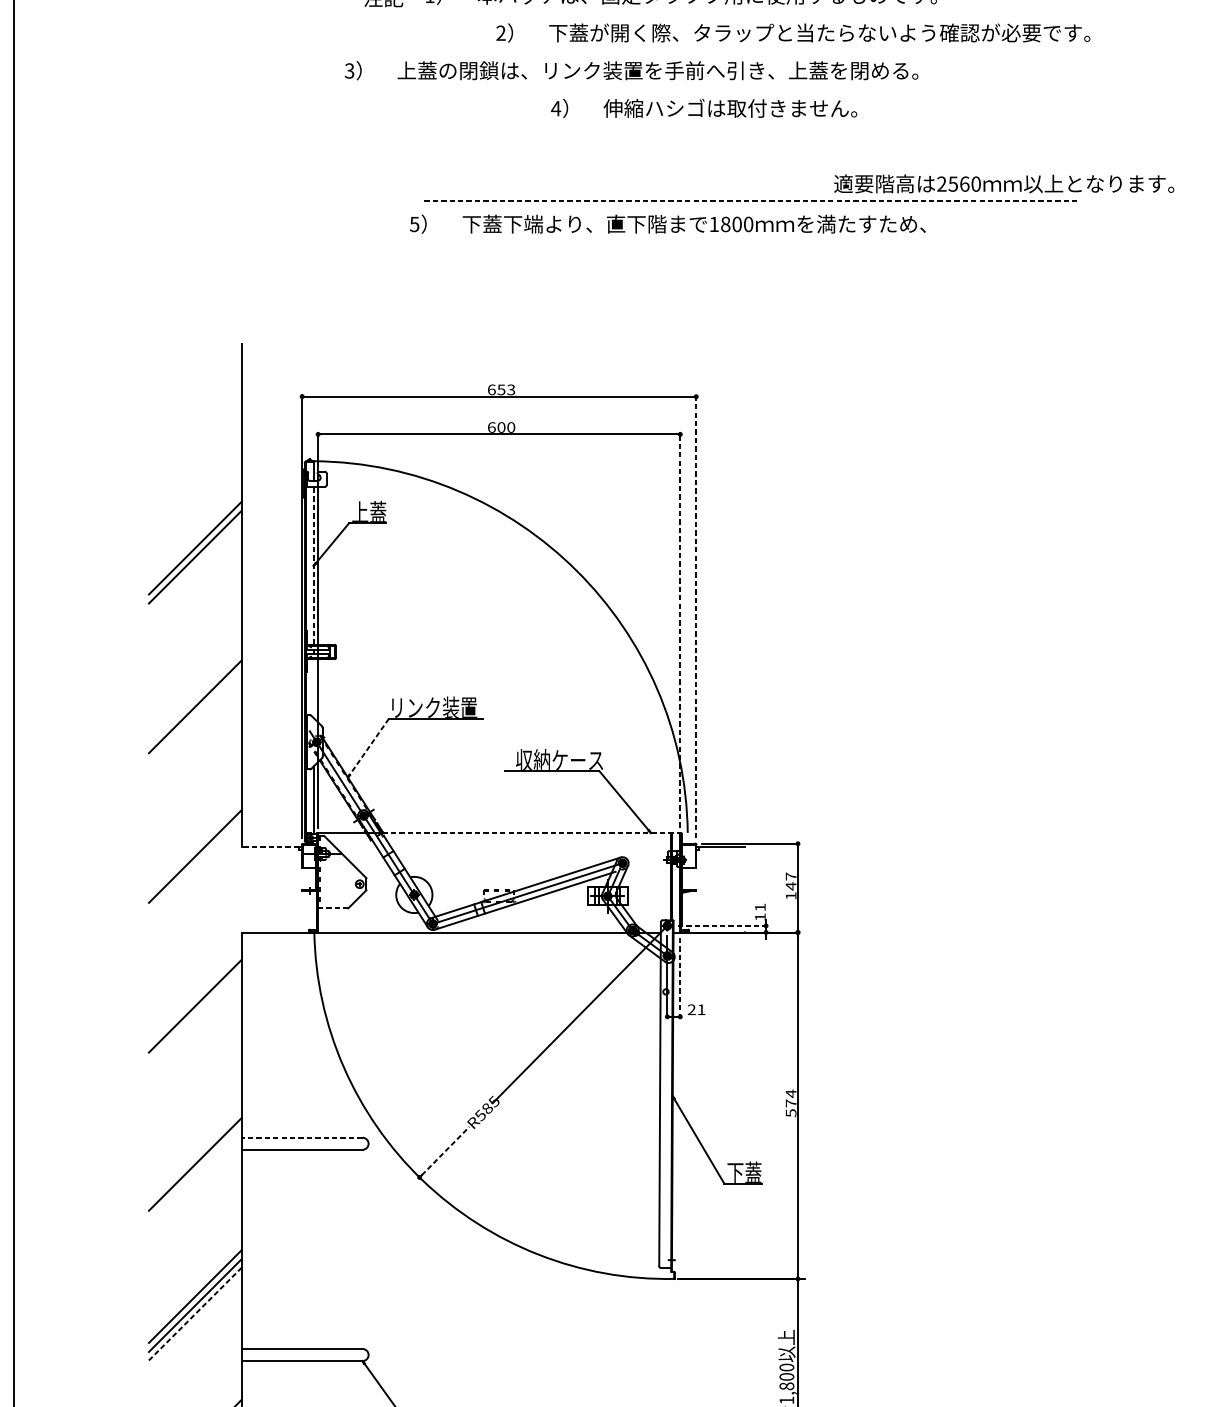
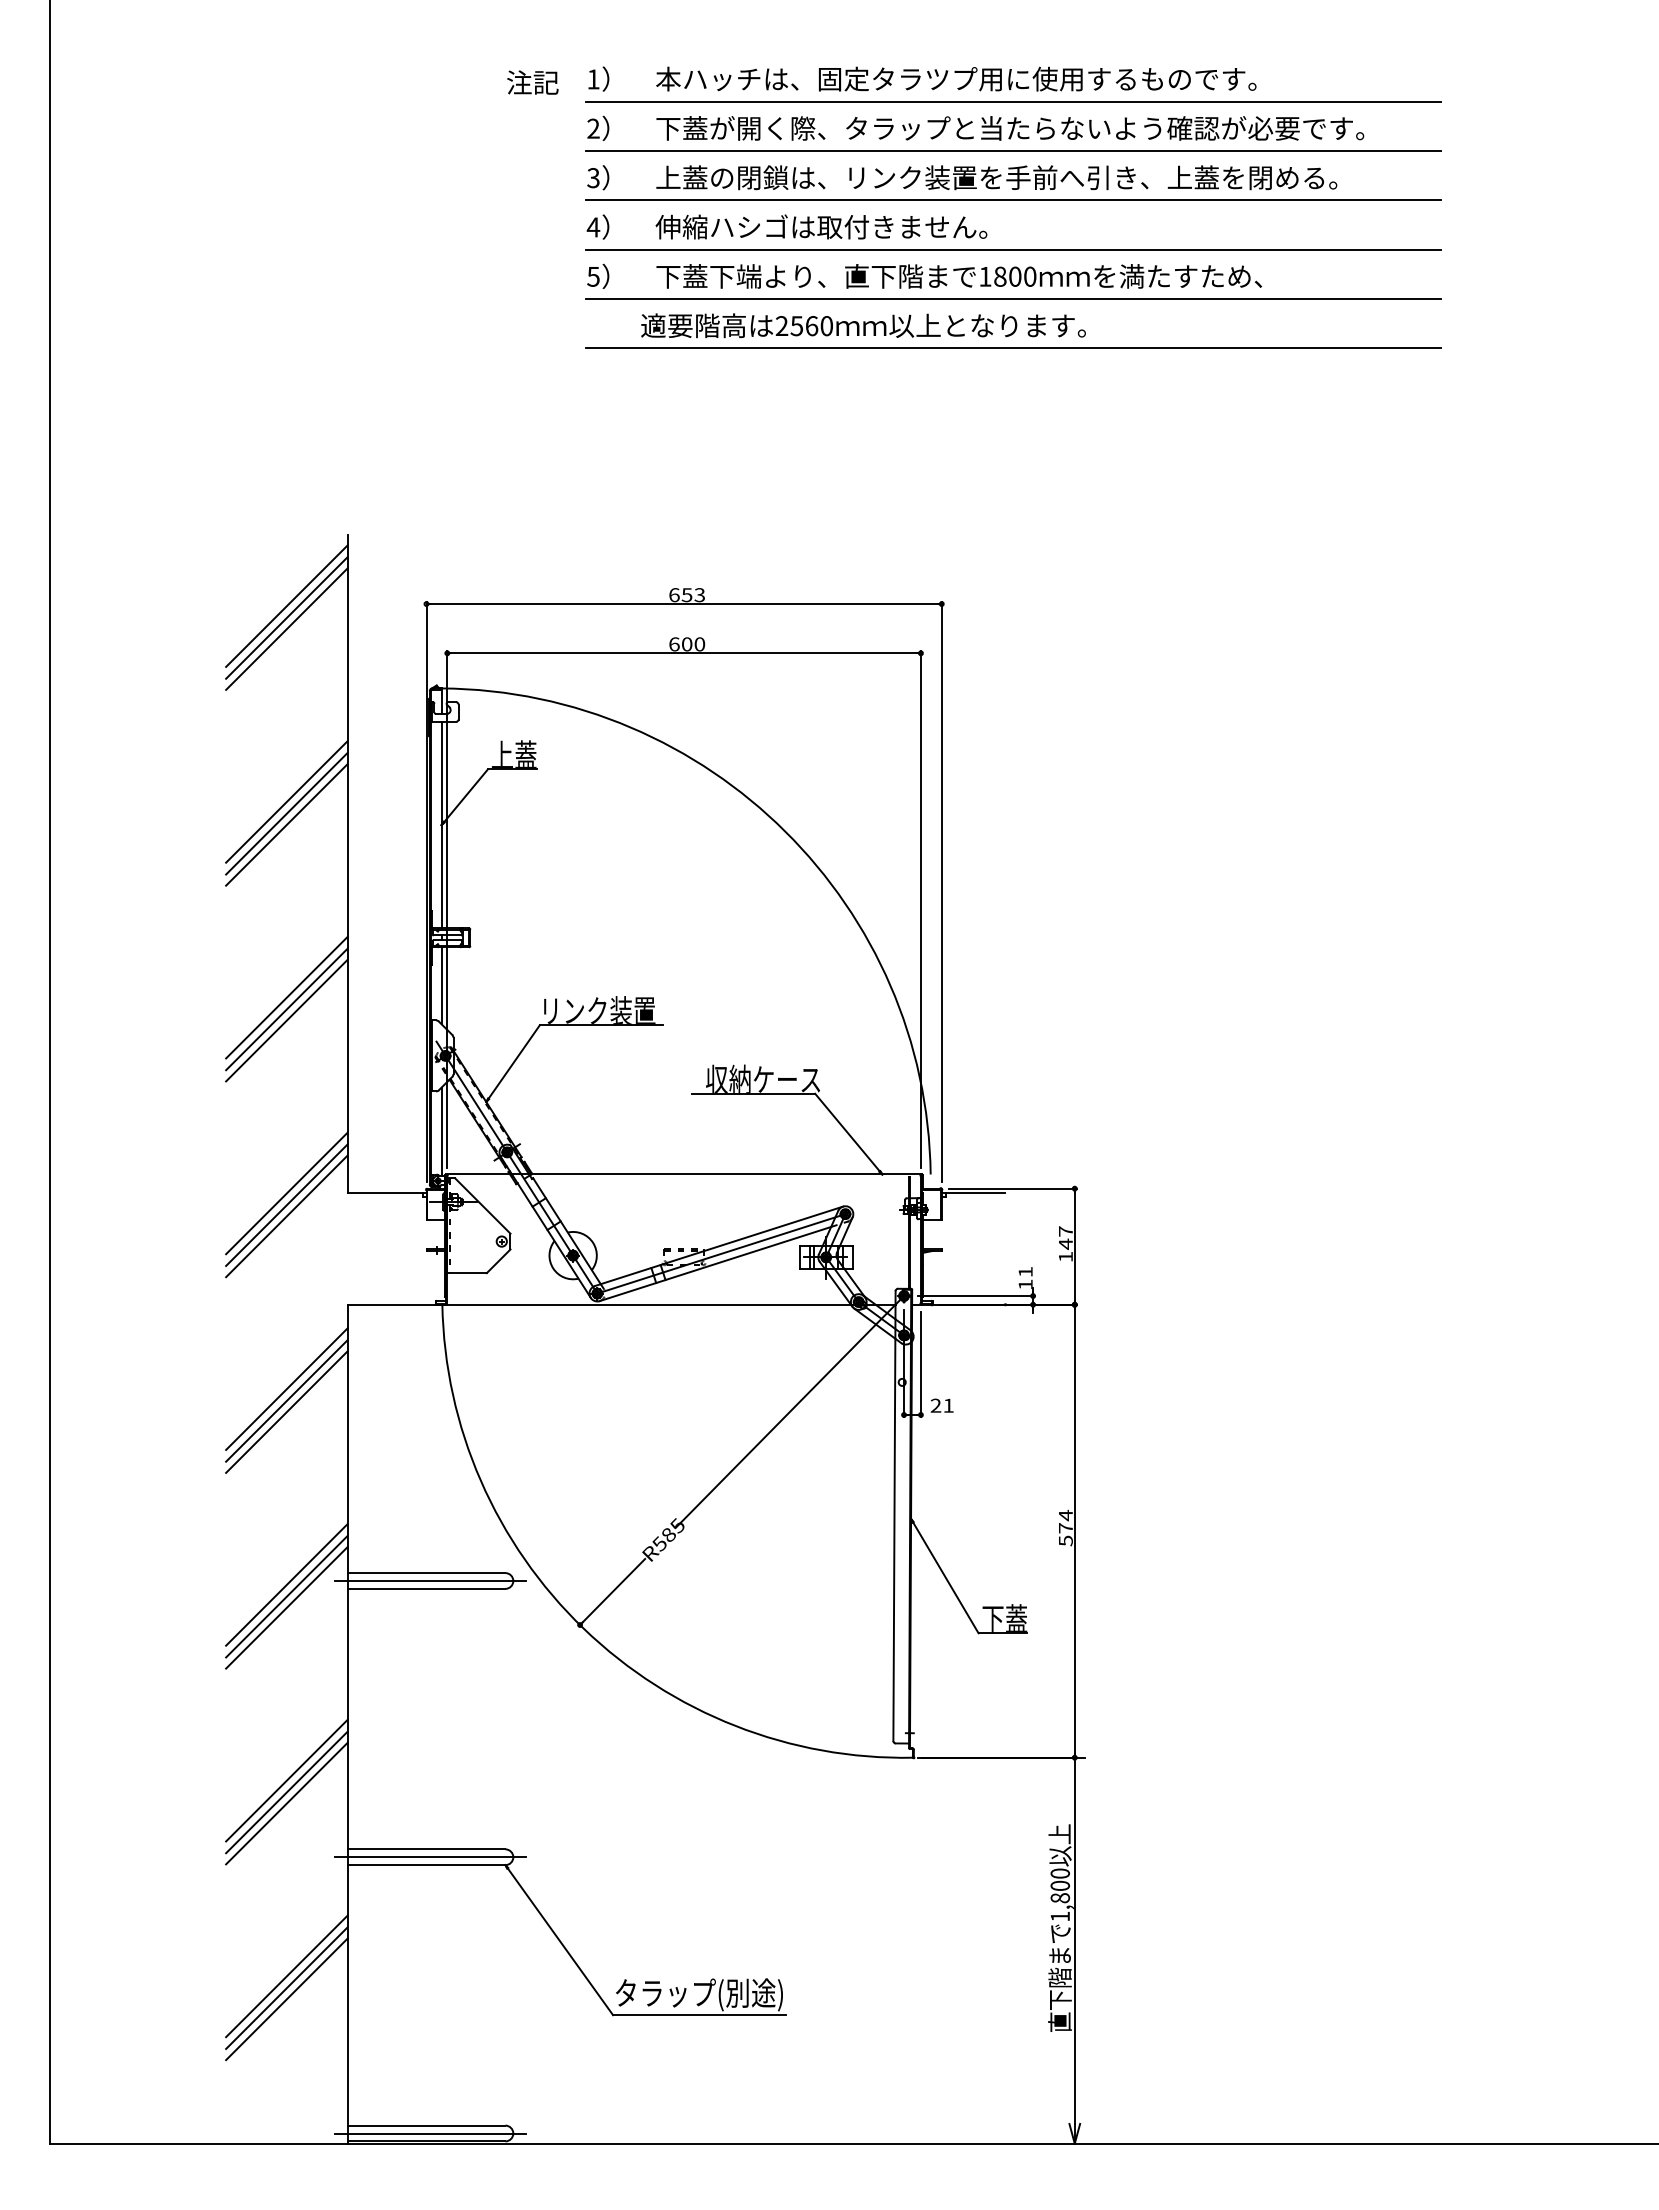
line: (751, 12) -> (1013, 101), added
text: (793, 32) -> (975, 127), moved
line: (751, 49) -> (1013, 150), added
text: (631, 70) -> (962, 177), moved
line: (751, 88) -> (1013, 200), added
text: (703, 107) -> (786, 226), moved
line: (751, 125) -> (1013, 249), added
line: (751, 163) -> (1013, 298), added
text: (1004, 183) -> (863, 325), moved
line: (751, 201) -> (1013, 348), dashed -> solid
text: (667, 223) -> (924, 275), moved
line: (195, 397) -> (286, 605), added
line: (195, 406) -> (286, 617), added
line: (195, 415) -> (286, 628), added
line: (195, 565) -> (286, 824), added
line: (313, 565) -> (441, 824), dashed -> solid
line: (696, 616) -> (941, 891), dashed -> solid
line: (679, 629) -> (920, 908), dashed -> solid
line: (313, 688) -> (441, 985), added
line: (195, 697) -> (286, 997), added
line: (195, 715) -> (286, 1020), added
line: (368, 748) -> (513, 1063), dashed -> solid
line: (532, 832) -> (727, 1174), dashed -> solid
line: (270, 846) -> (384, 1192), dashed -> solid
line: (195, 847) -> (286, 1193), added
line: (195, 865) -> (286, 1216), added
line: (333, 908) -> (467, 1273), dashed -> solid
line: (722, 926) -> (976, 1296), dashed -> solid
line: (679, 978) -> (920, 1364), dashed -> solid
line: (195, 996) -> (286, 1388), added
line: (195, 1014) -> (286, 1411), added
line: (302, 1138) -> (426, 1573), dashed -> solid
line: (305, 1143) -> (430, 1580), added
line: (195, 1146) -> (286, 1584), added
line: (445, 1151) -> (614, 1590), dashed -> solid
line: (195, 1155) -> (286, 1596), added
line: (195, 1313) -> (286, 1803), dashed -> solid
line: (305, 1355) -> (430, 1857), added

